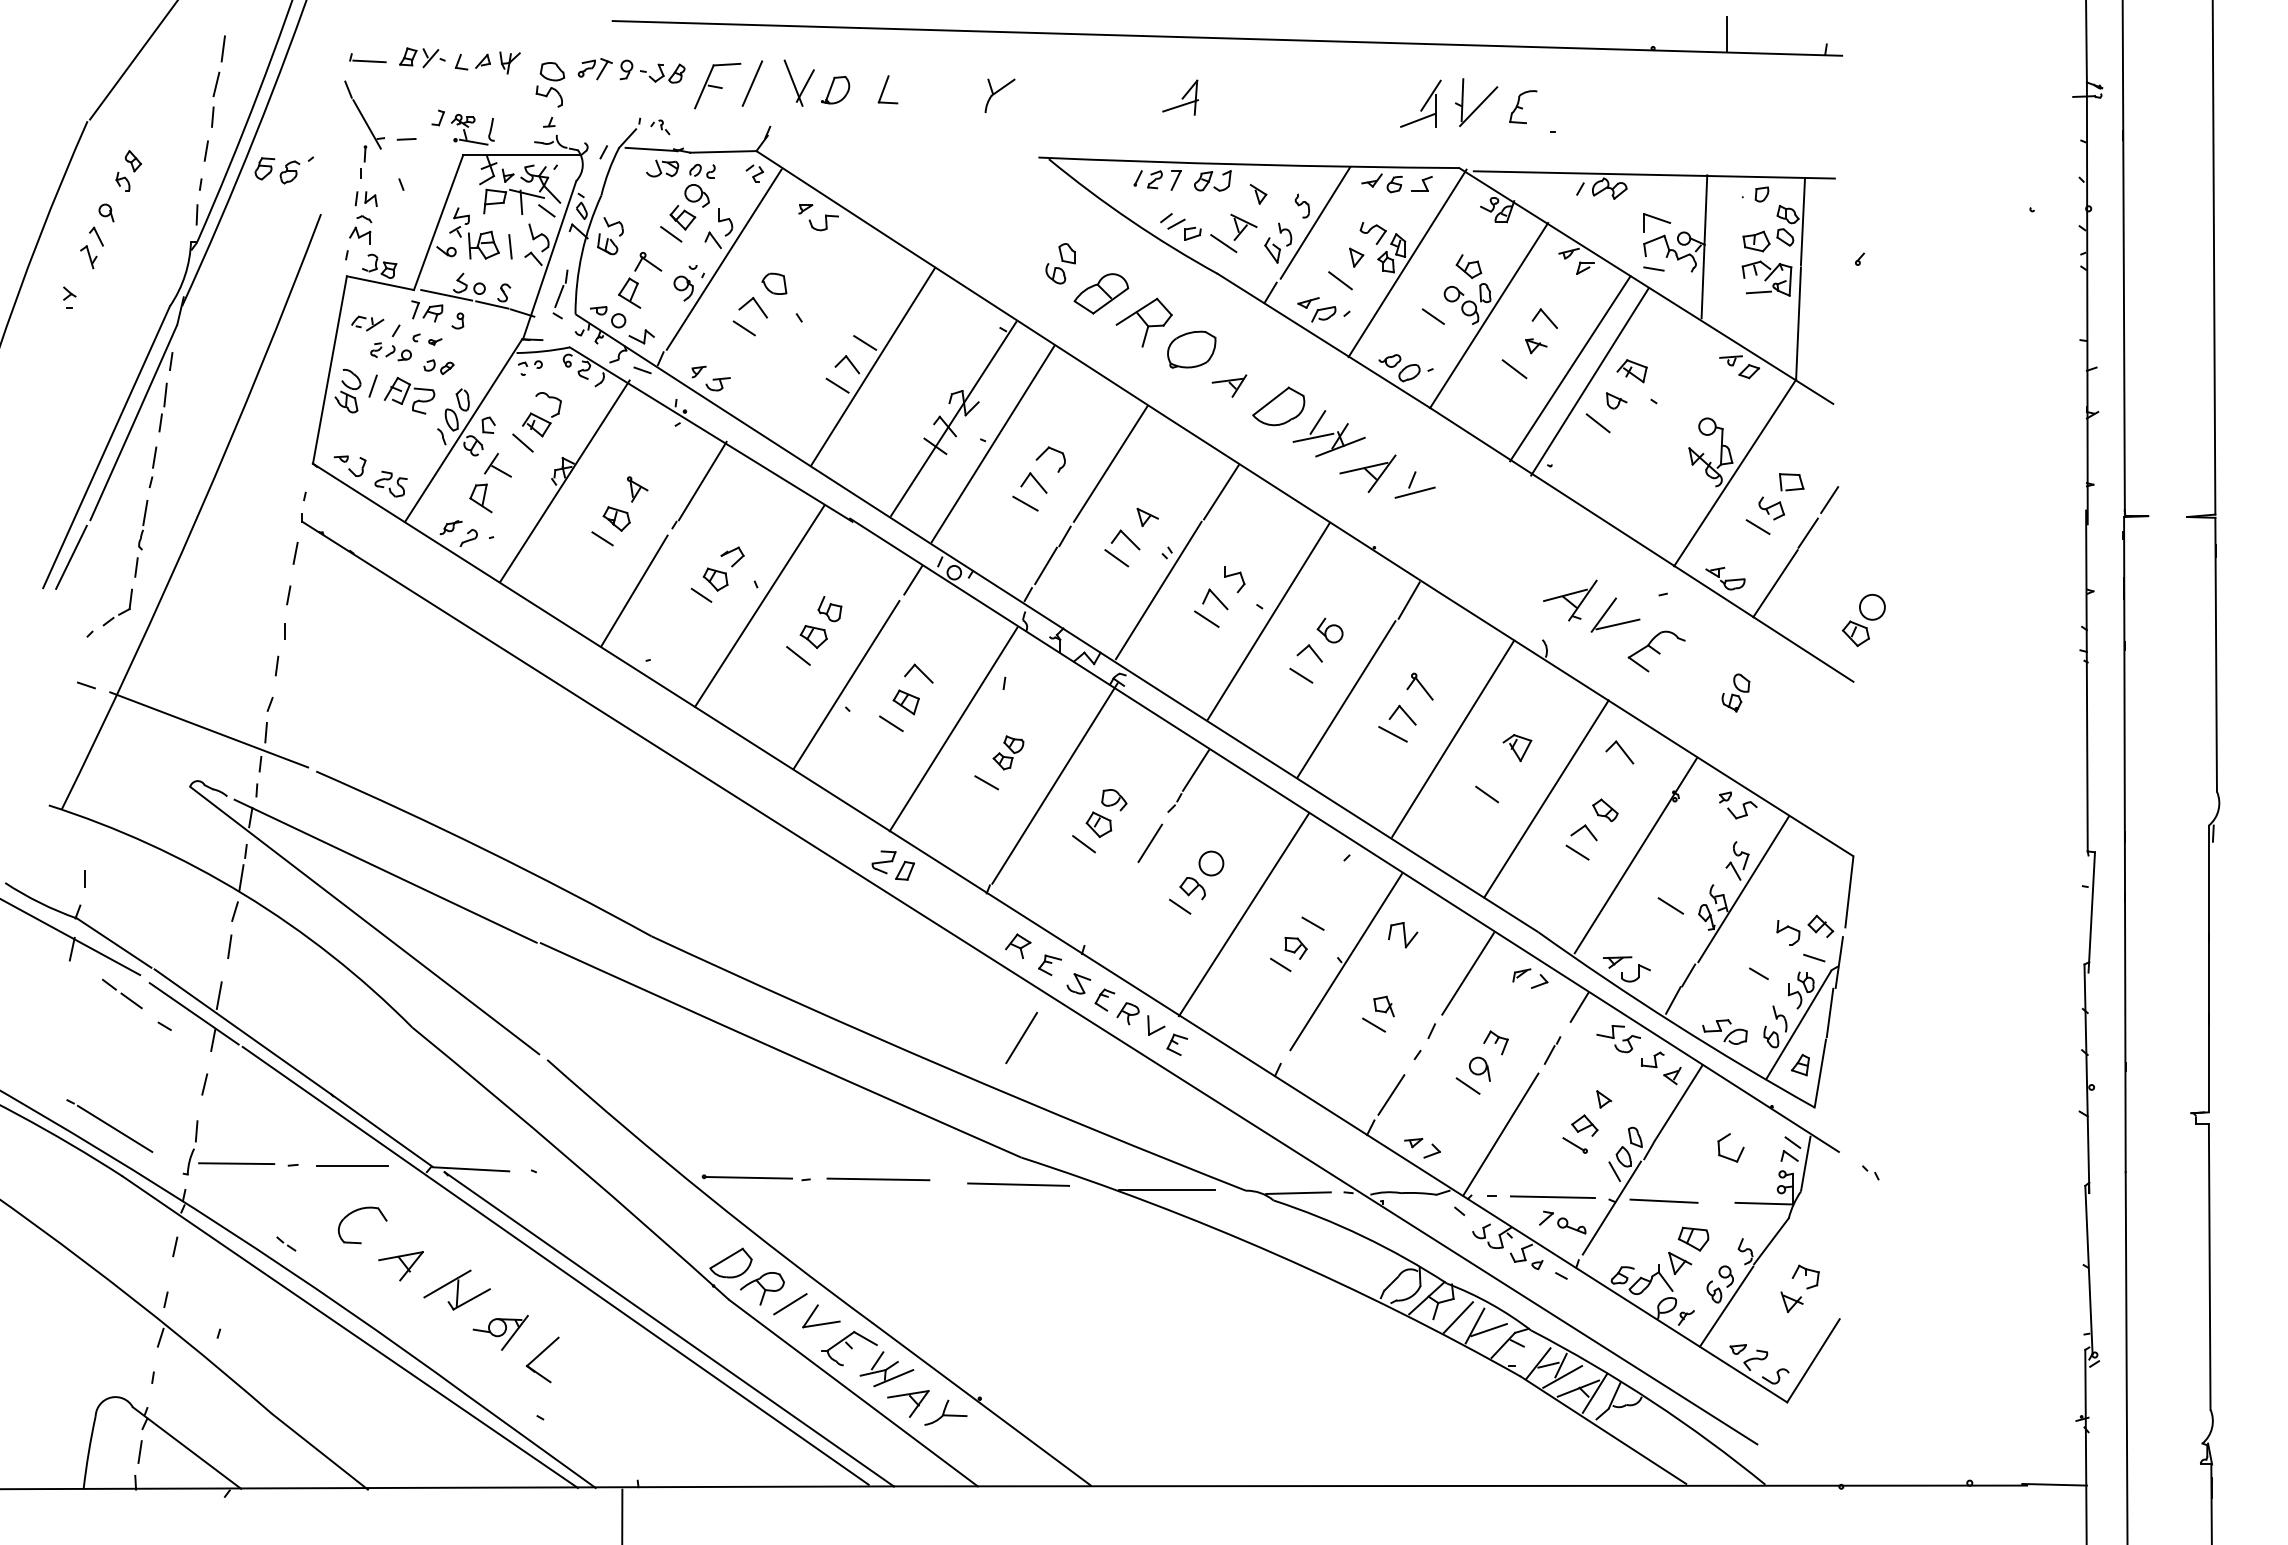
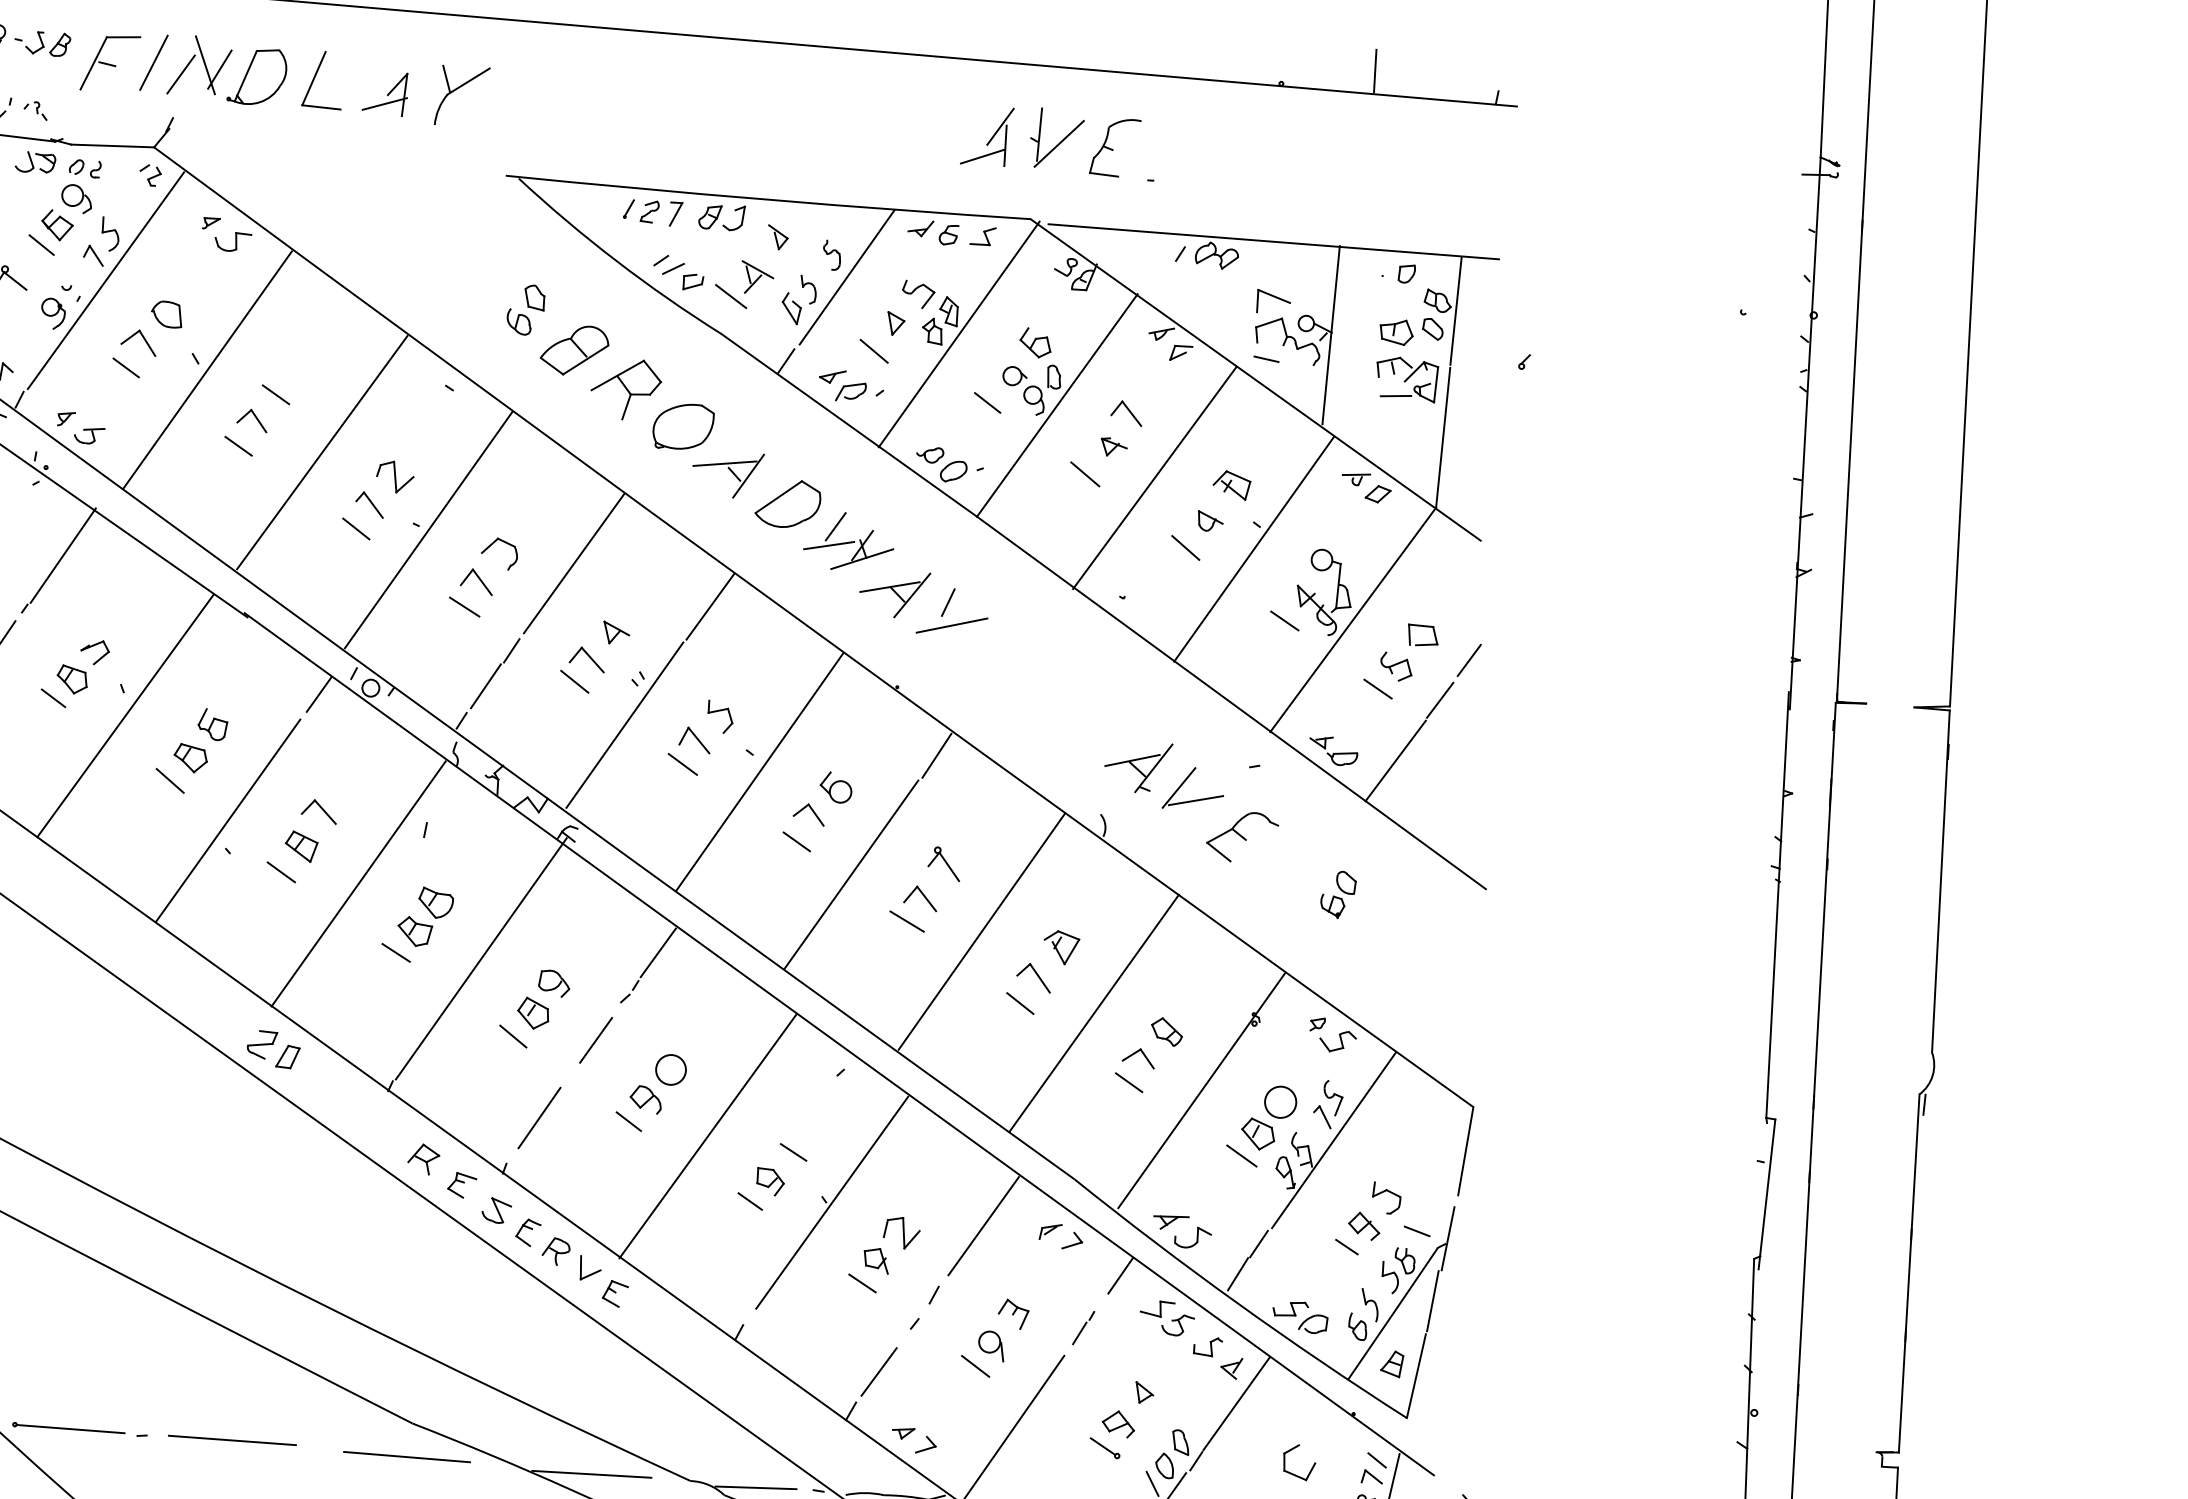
part: (887, 89) -> (322, 79), size x1.67
part: (835, 90) -> (257, 77), size x1.67
line: (774, 91) -> (180, 74), added
part: (999, 95) -> (461, 95), size x1.43
part: (1180, 97) -> (385, 93), moved
part: (1523, 106) -> (1115, 146), size x1.43
line: (873, 365) -> (207, 369), moved
line: (1589, 382) -> (1253, 549), moved
part: (1229, 385) -> (728, 474), size x1.67
line: (953, 418) -> (322, 452), moved
line: (1680, 476) -> (1284, 620), added
part: (1414, 484) -> (951, 611), size x1.43
part: (1863, 620) -> (1268, 1118), moved
part: (1008, 752) -> (425, 916), size x1.43
part: (1619, 752) -> (1033, 977), moved
part: (1820, 925) -> (1363, 1225), moved
part: (1403, 935) -> (902, 1233), moved
line: (1021, 1038) -> (539, 1118), moved

